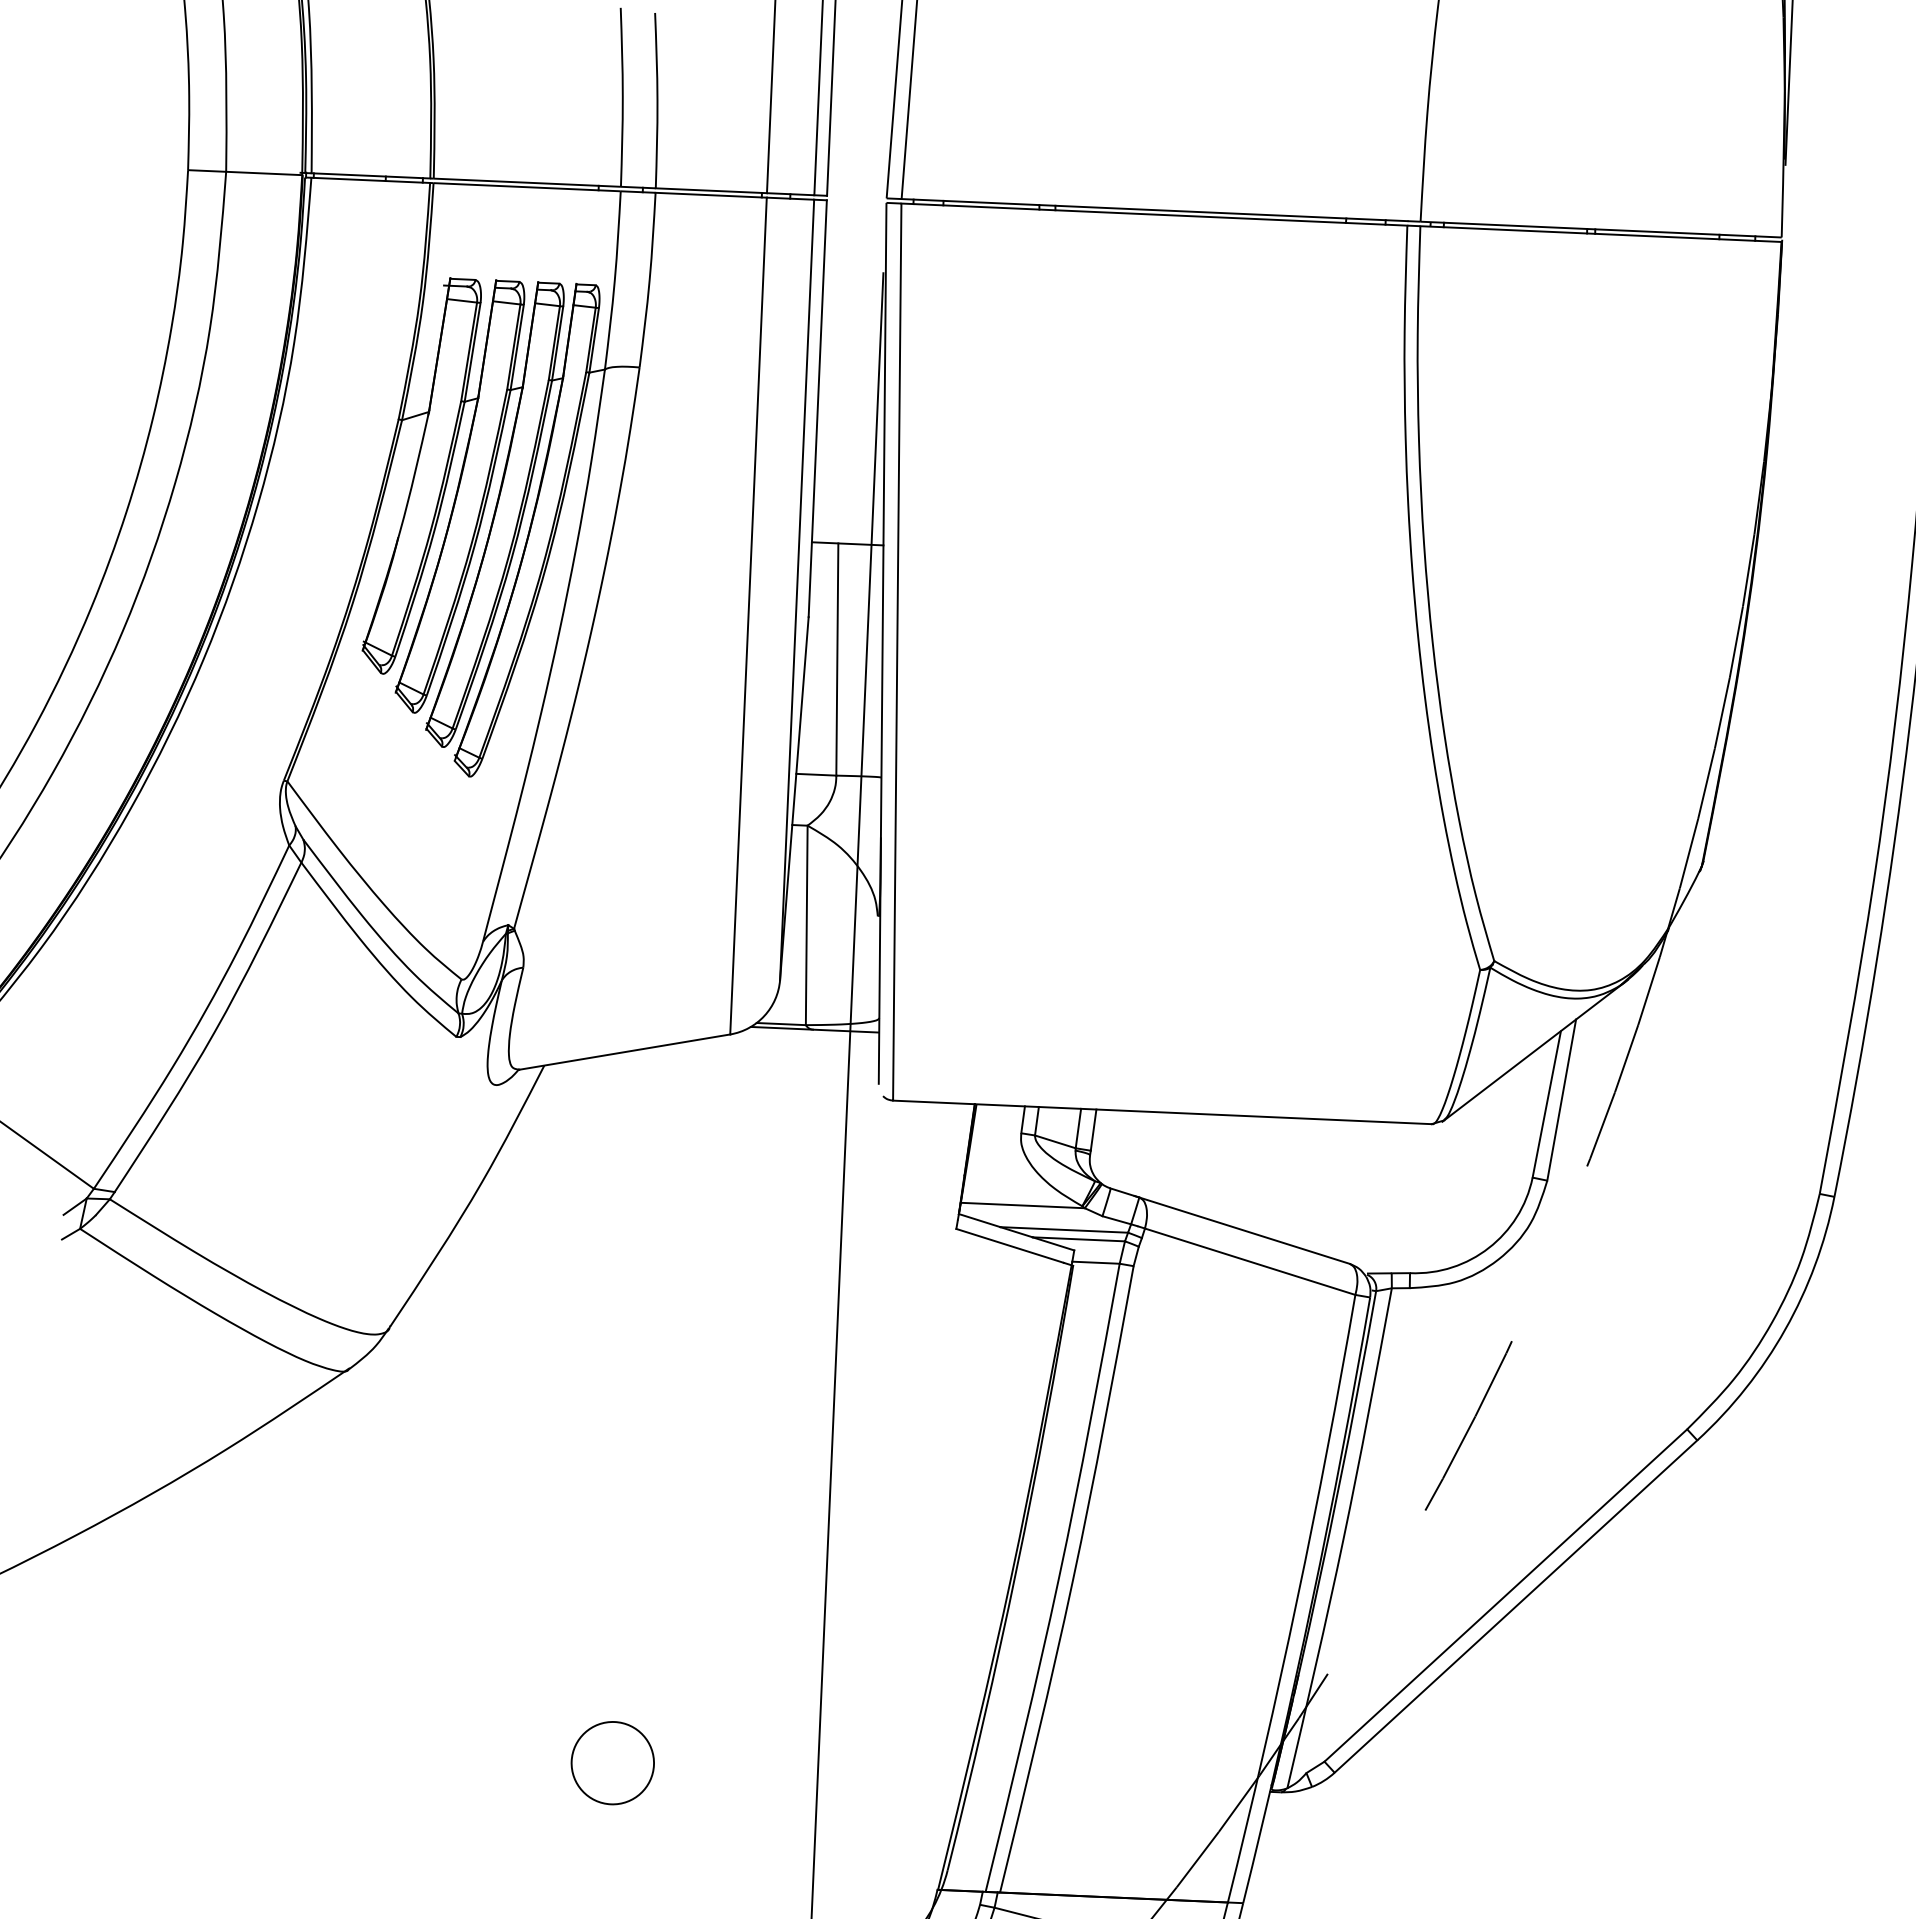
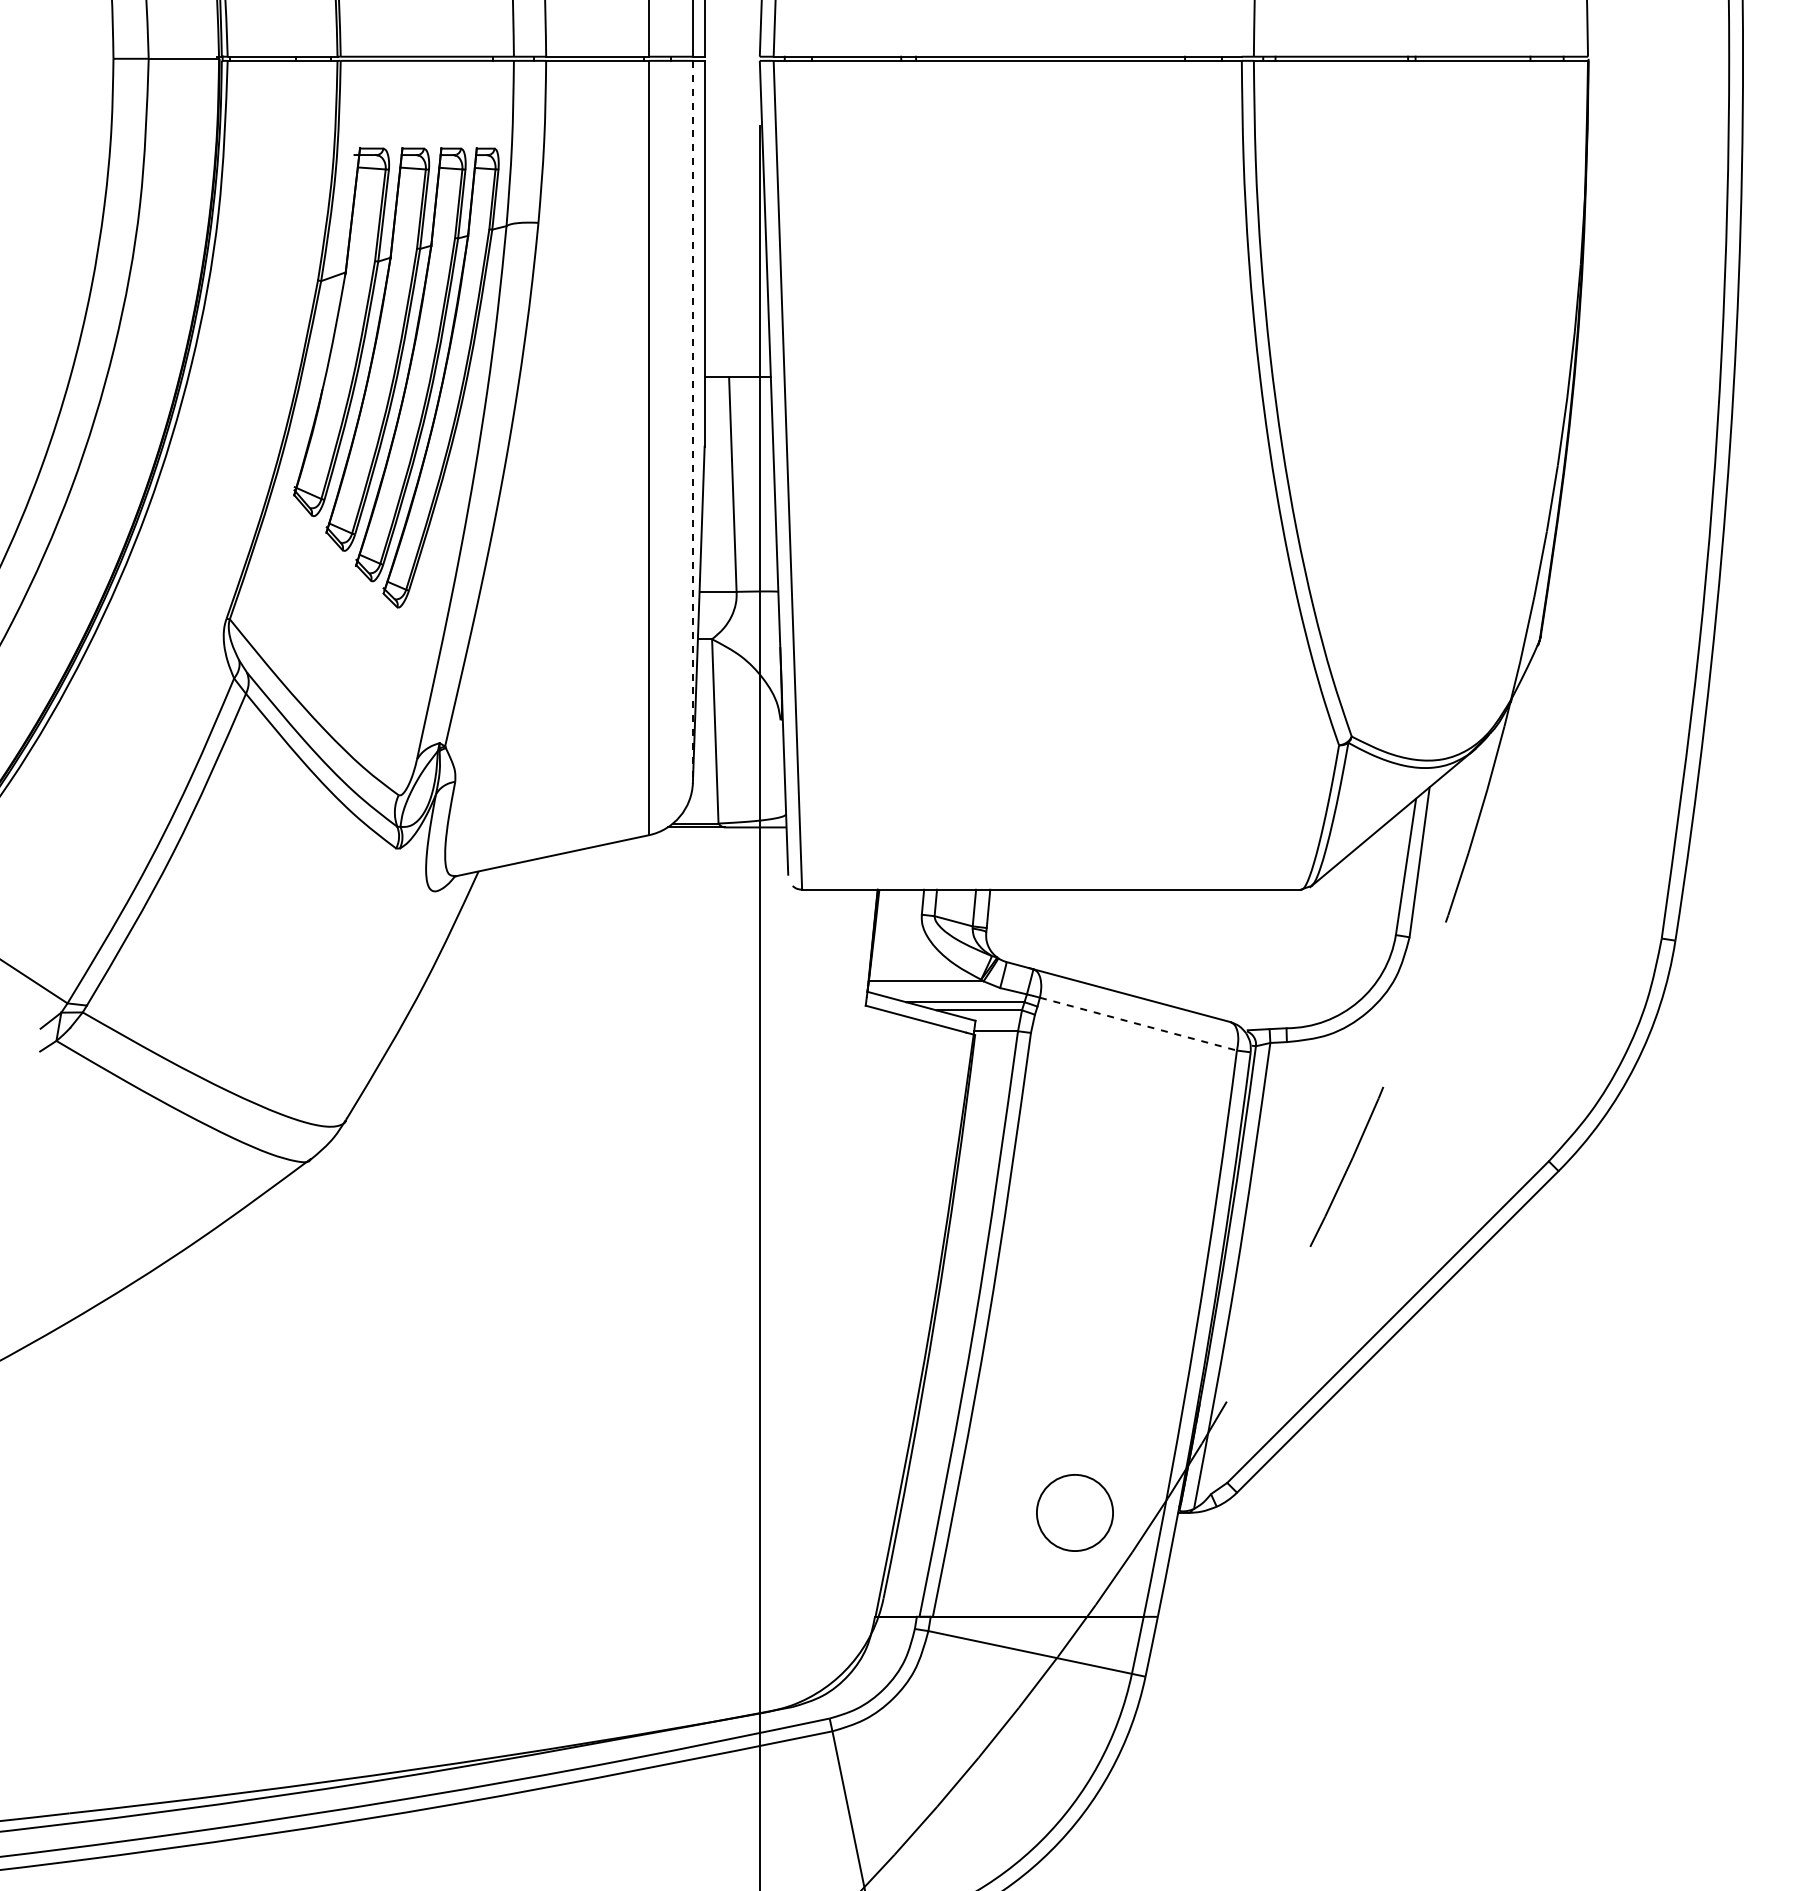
line: (796, 590) -> (692, 422), solid -> dashed
line: (1250, 1262) -> (1138, 1024), solid -> dashed
circle: (612, 1762) -> (1074, 1512), moved

